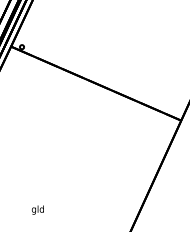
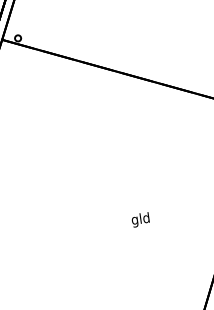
text: (37, 209) -> (139, 219), moved

